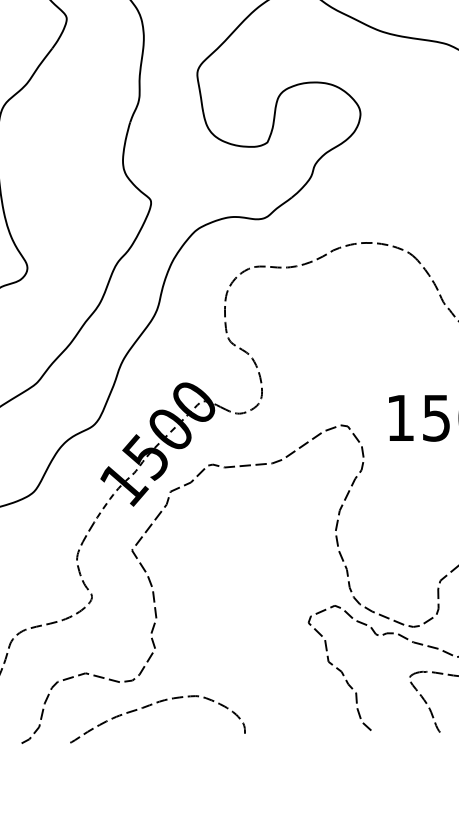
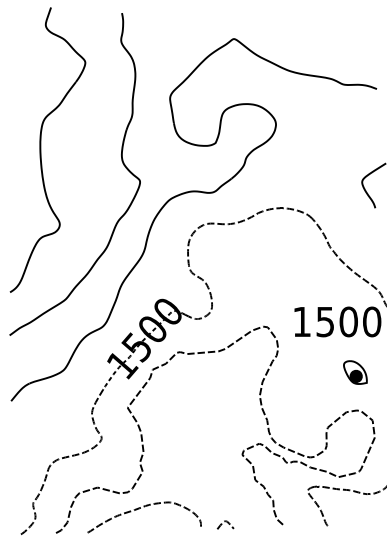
curve: (282, 727) -> (225, 522), added

